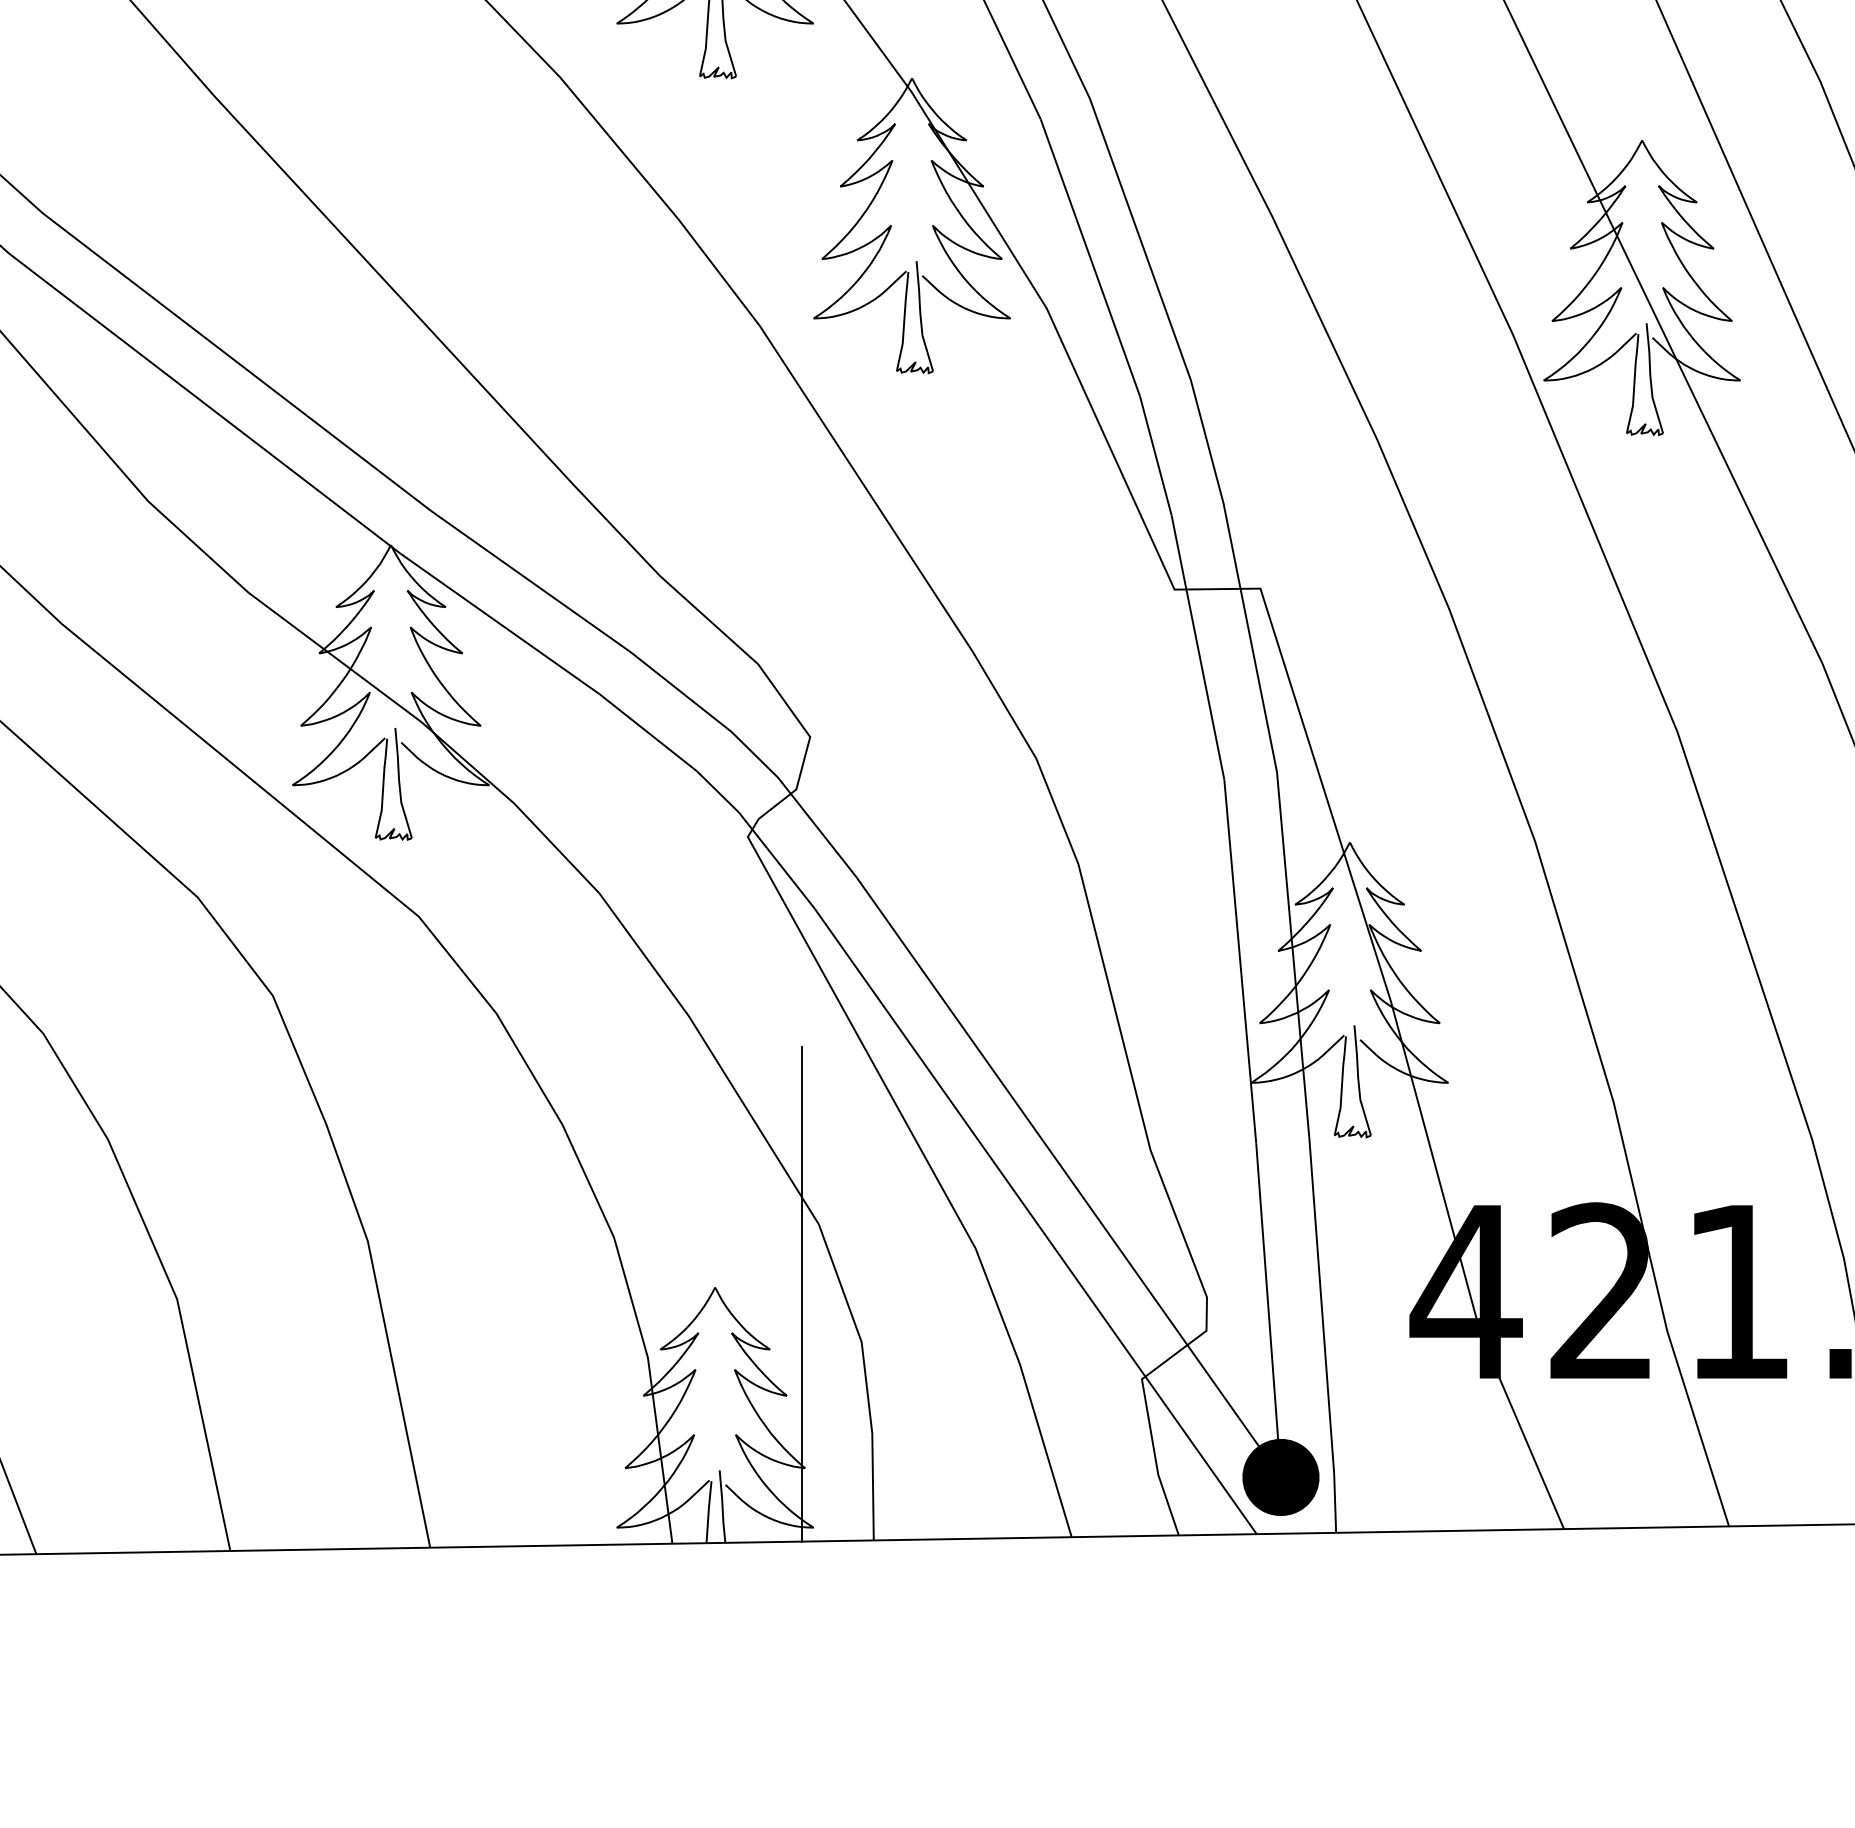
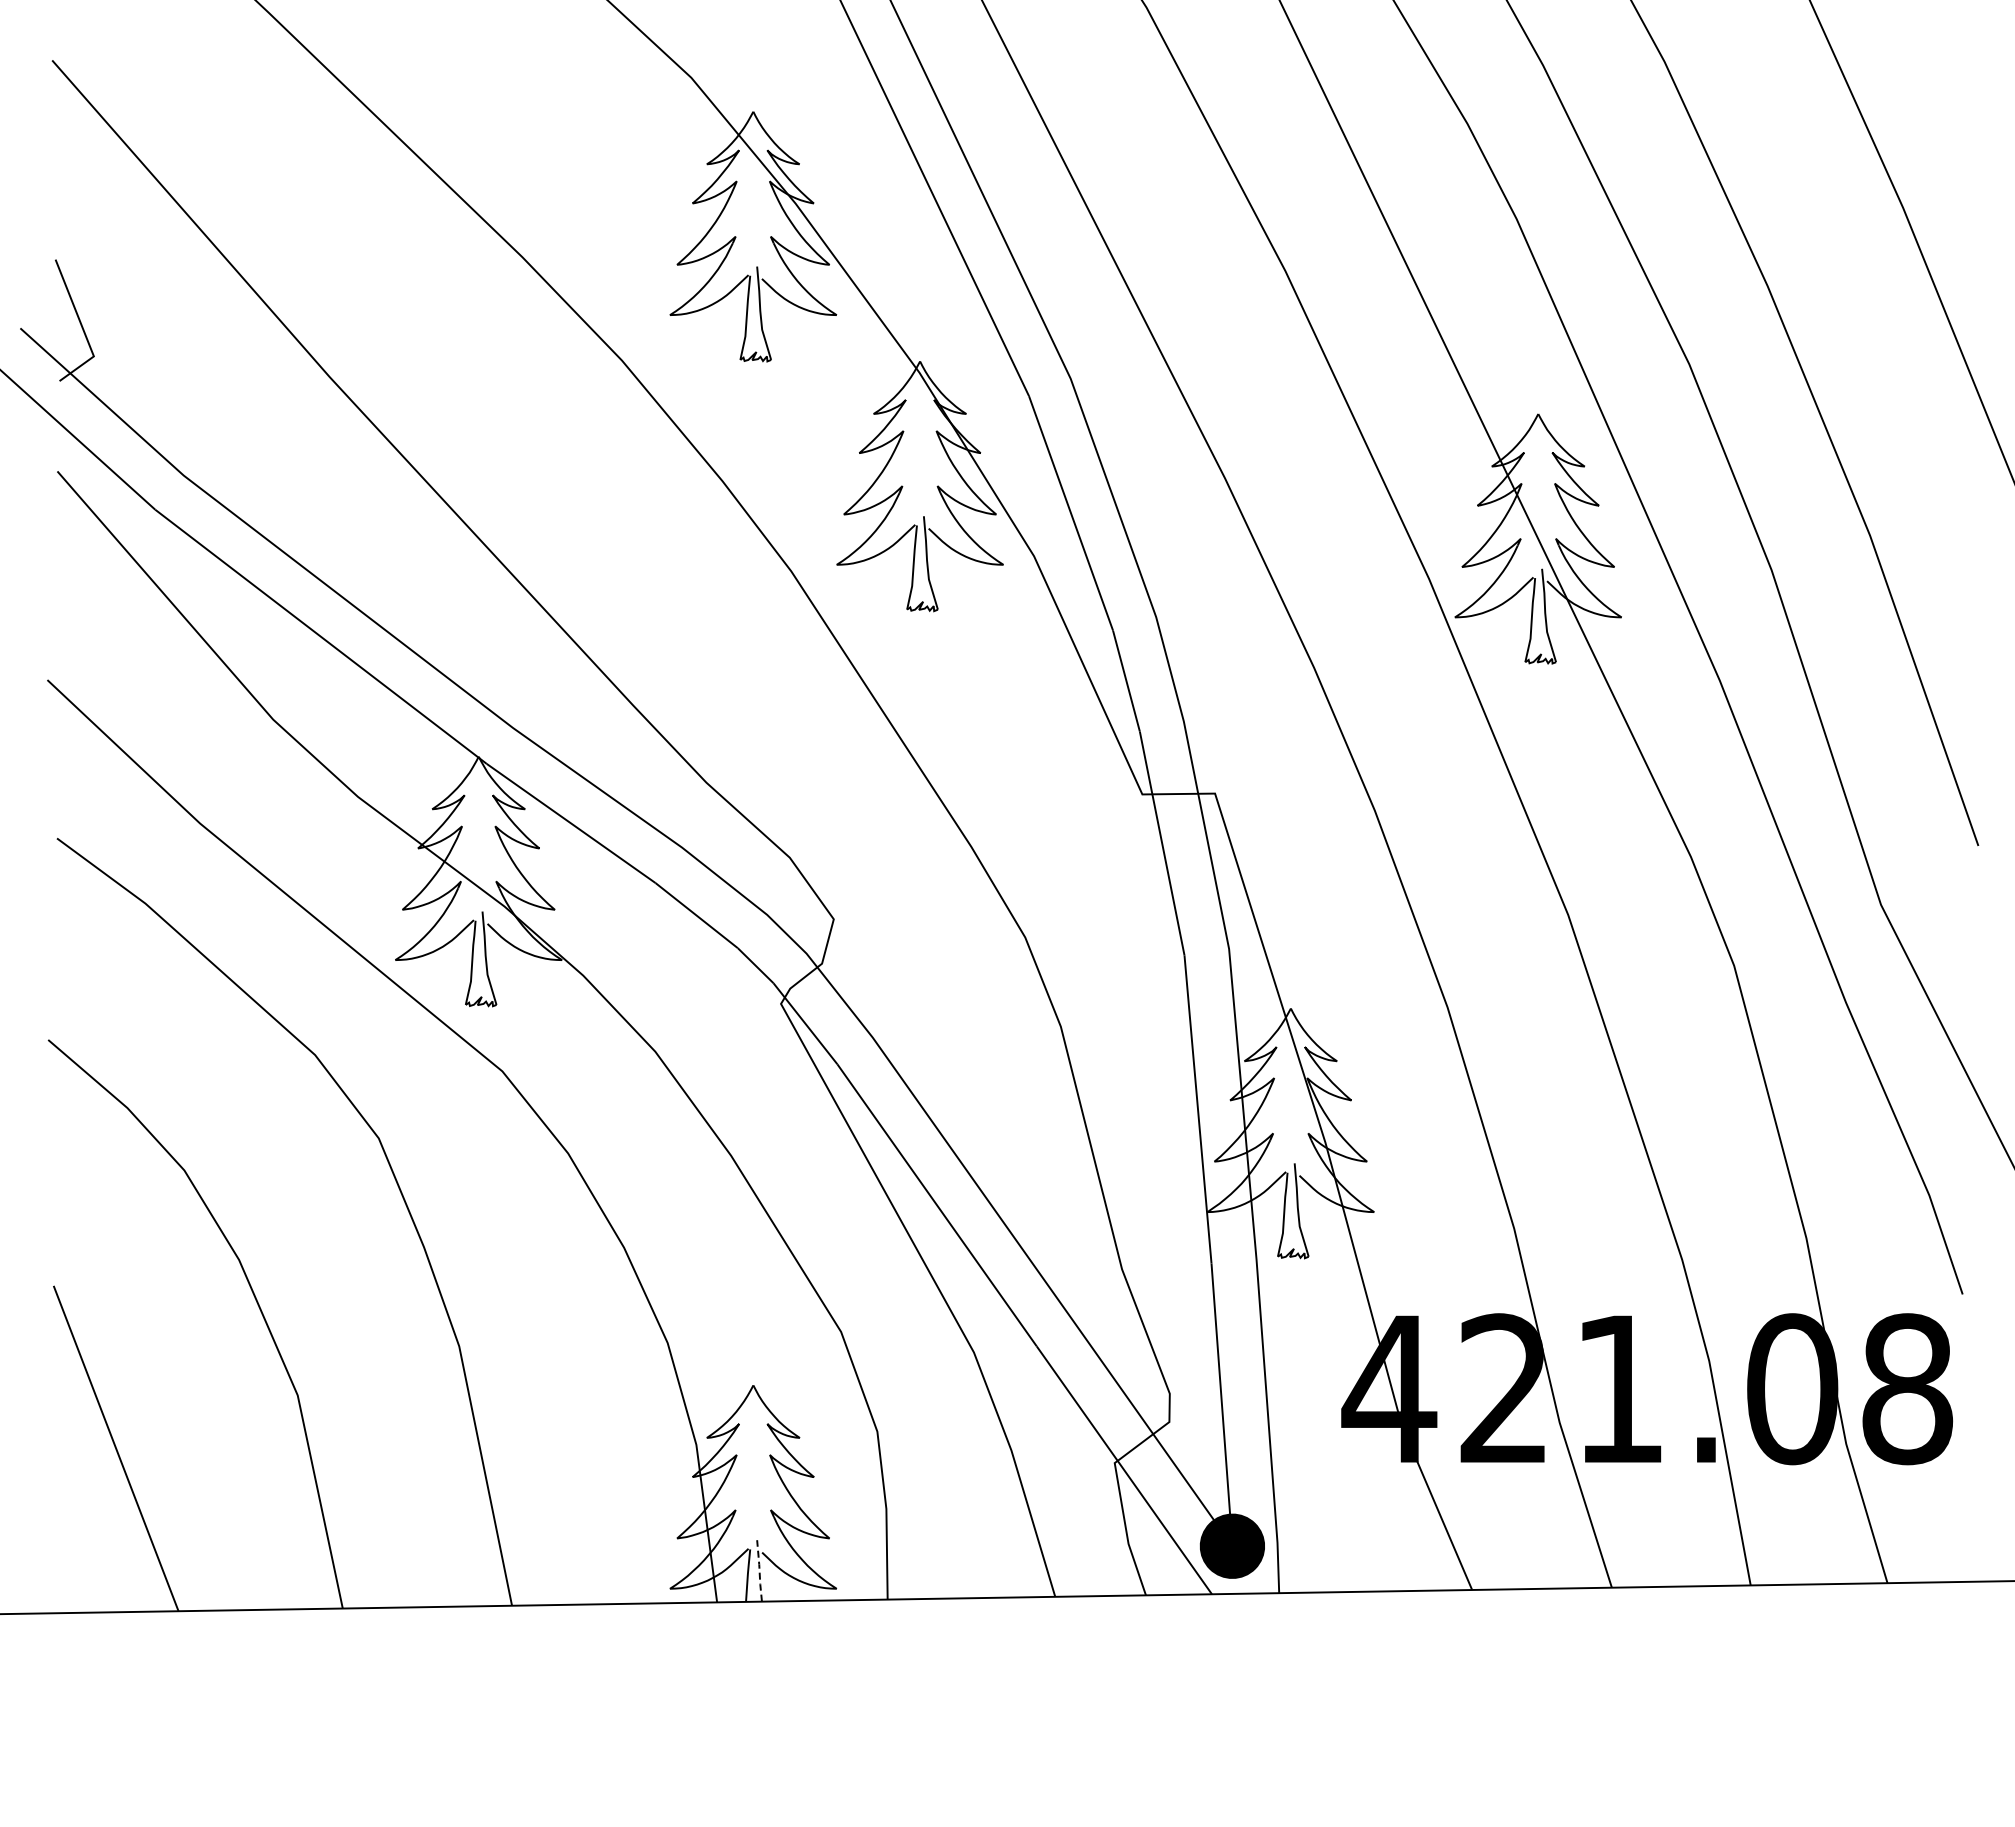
line: (801, 1293) -> (826, 1390), removed
line: (722, 1506) -> (759, 1570), solid -> dashed

